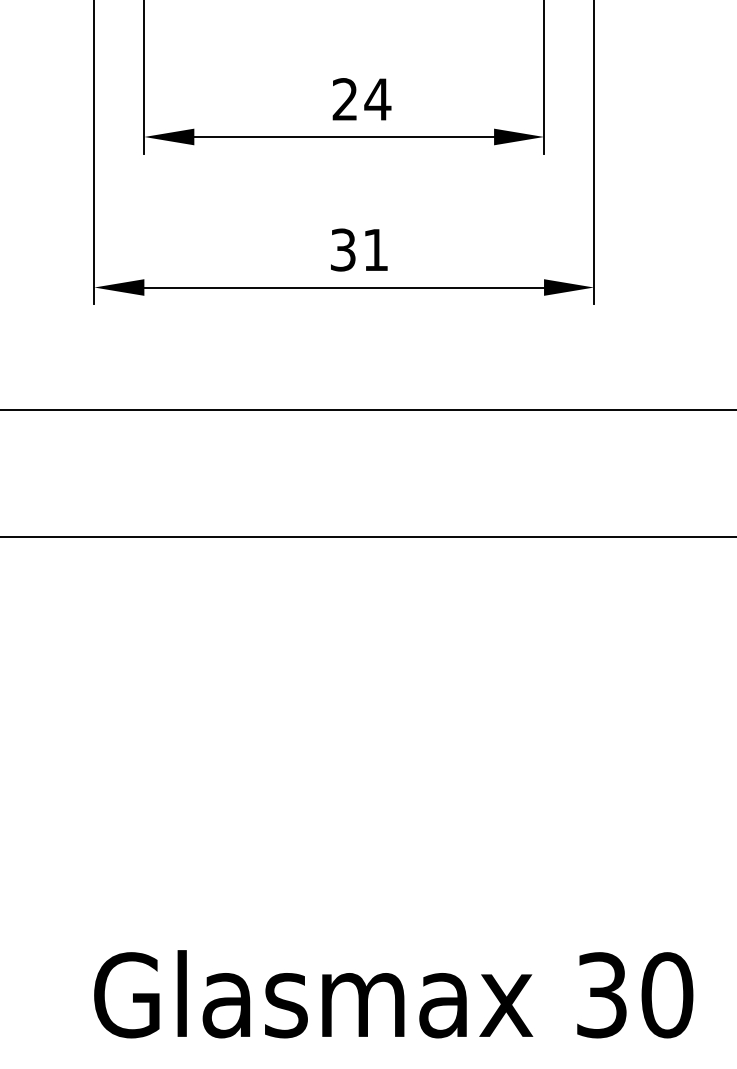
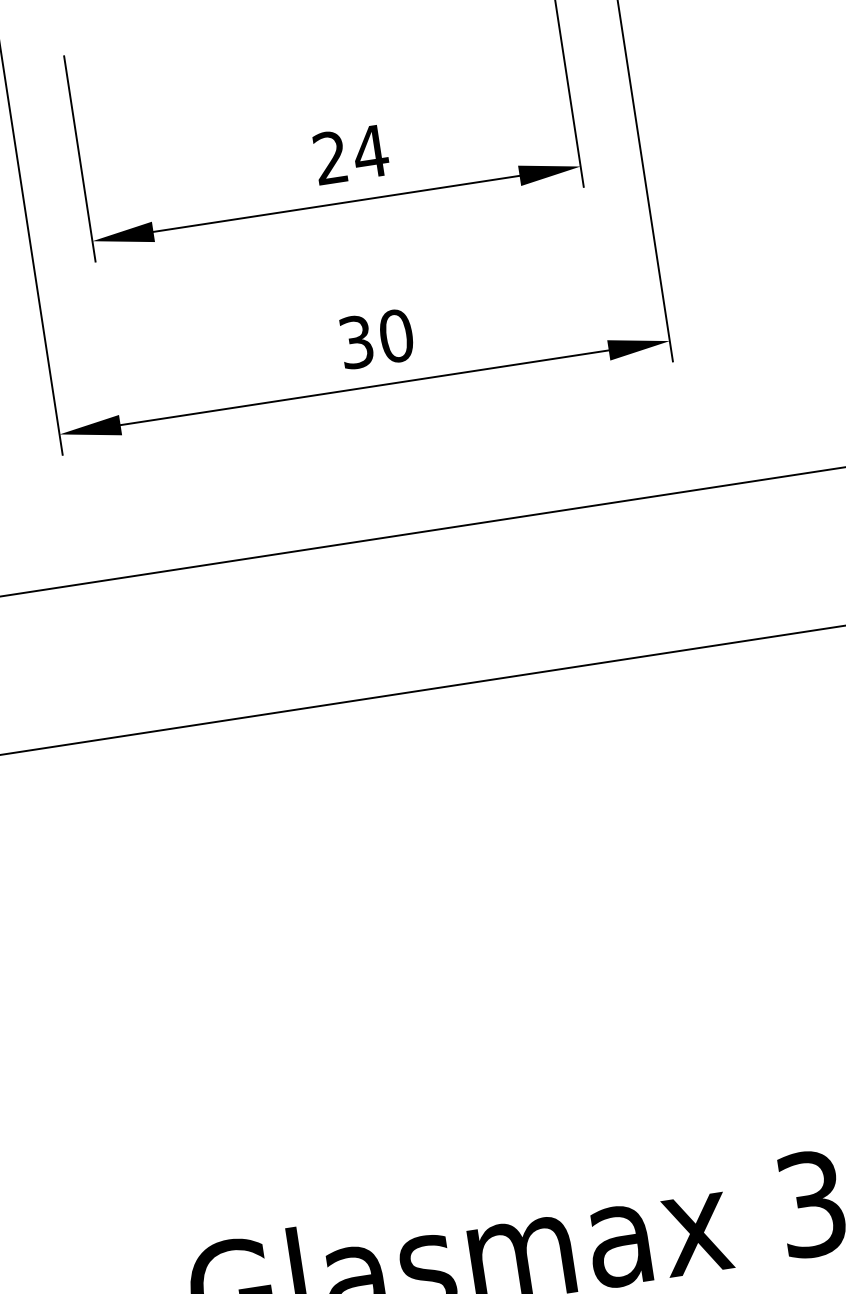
text: (375, 249) -> (395, 335), 31 -> 30

